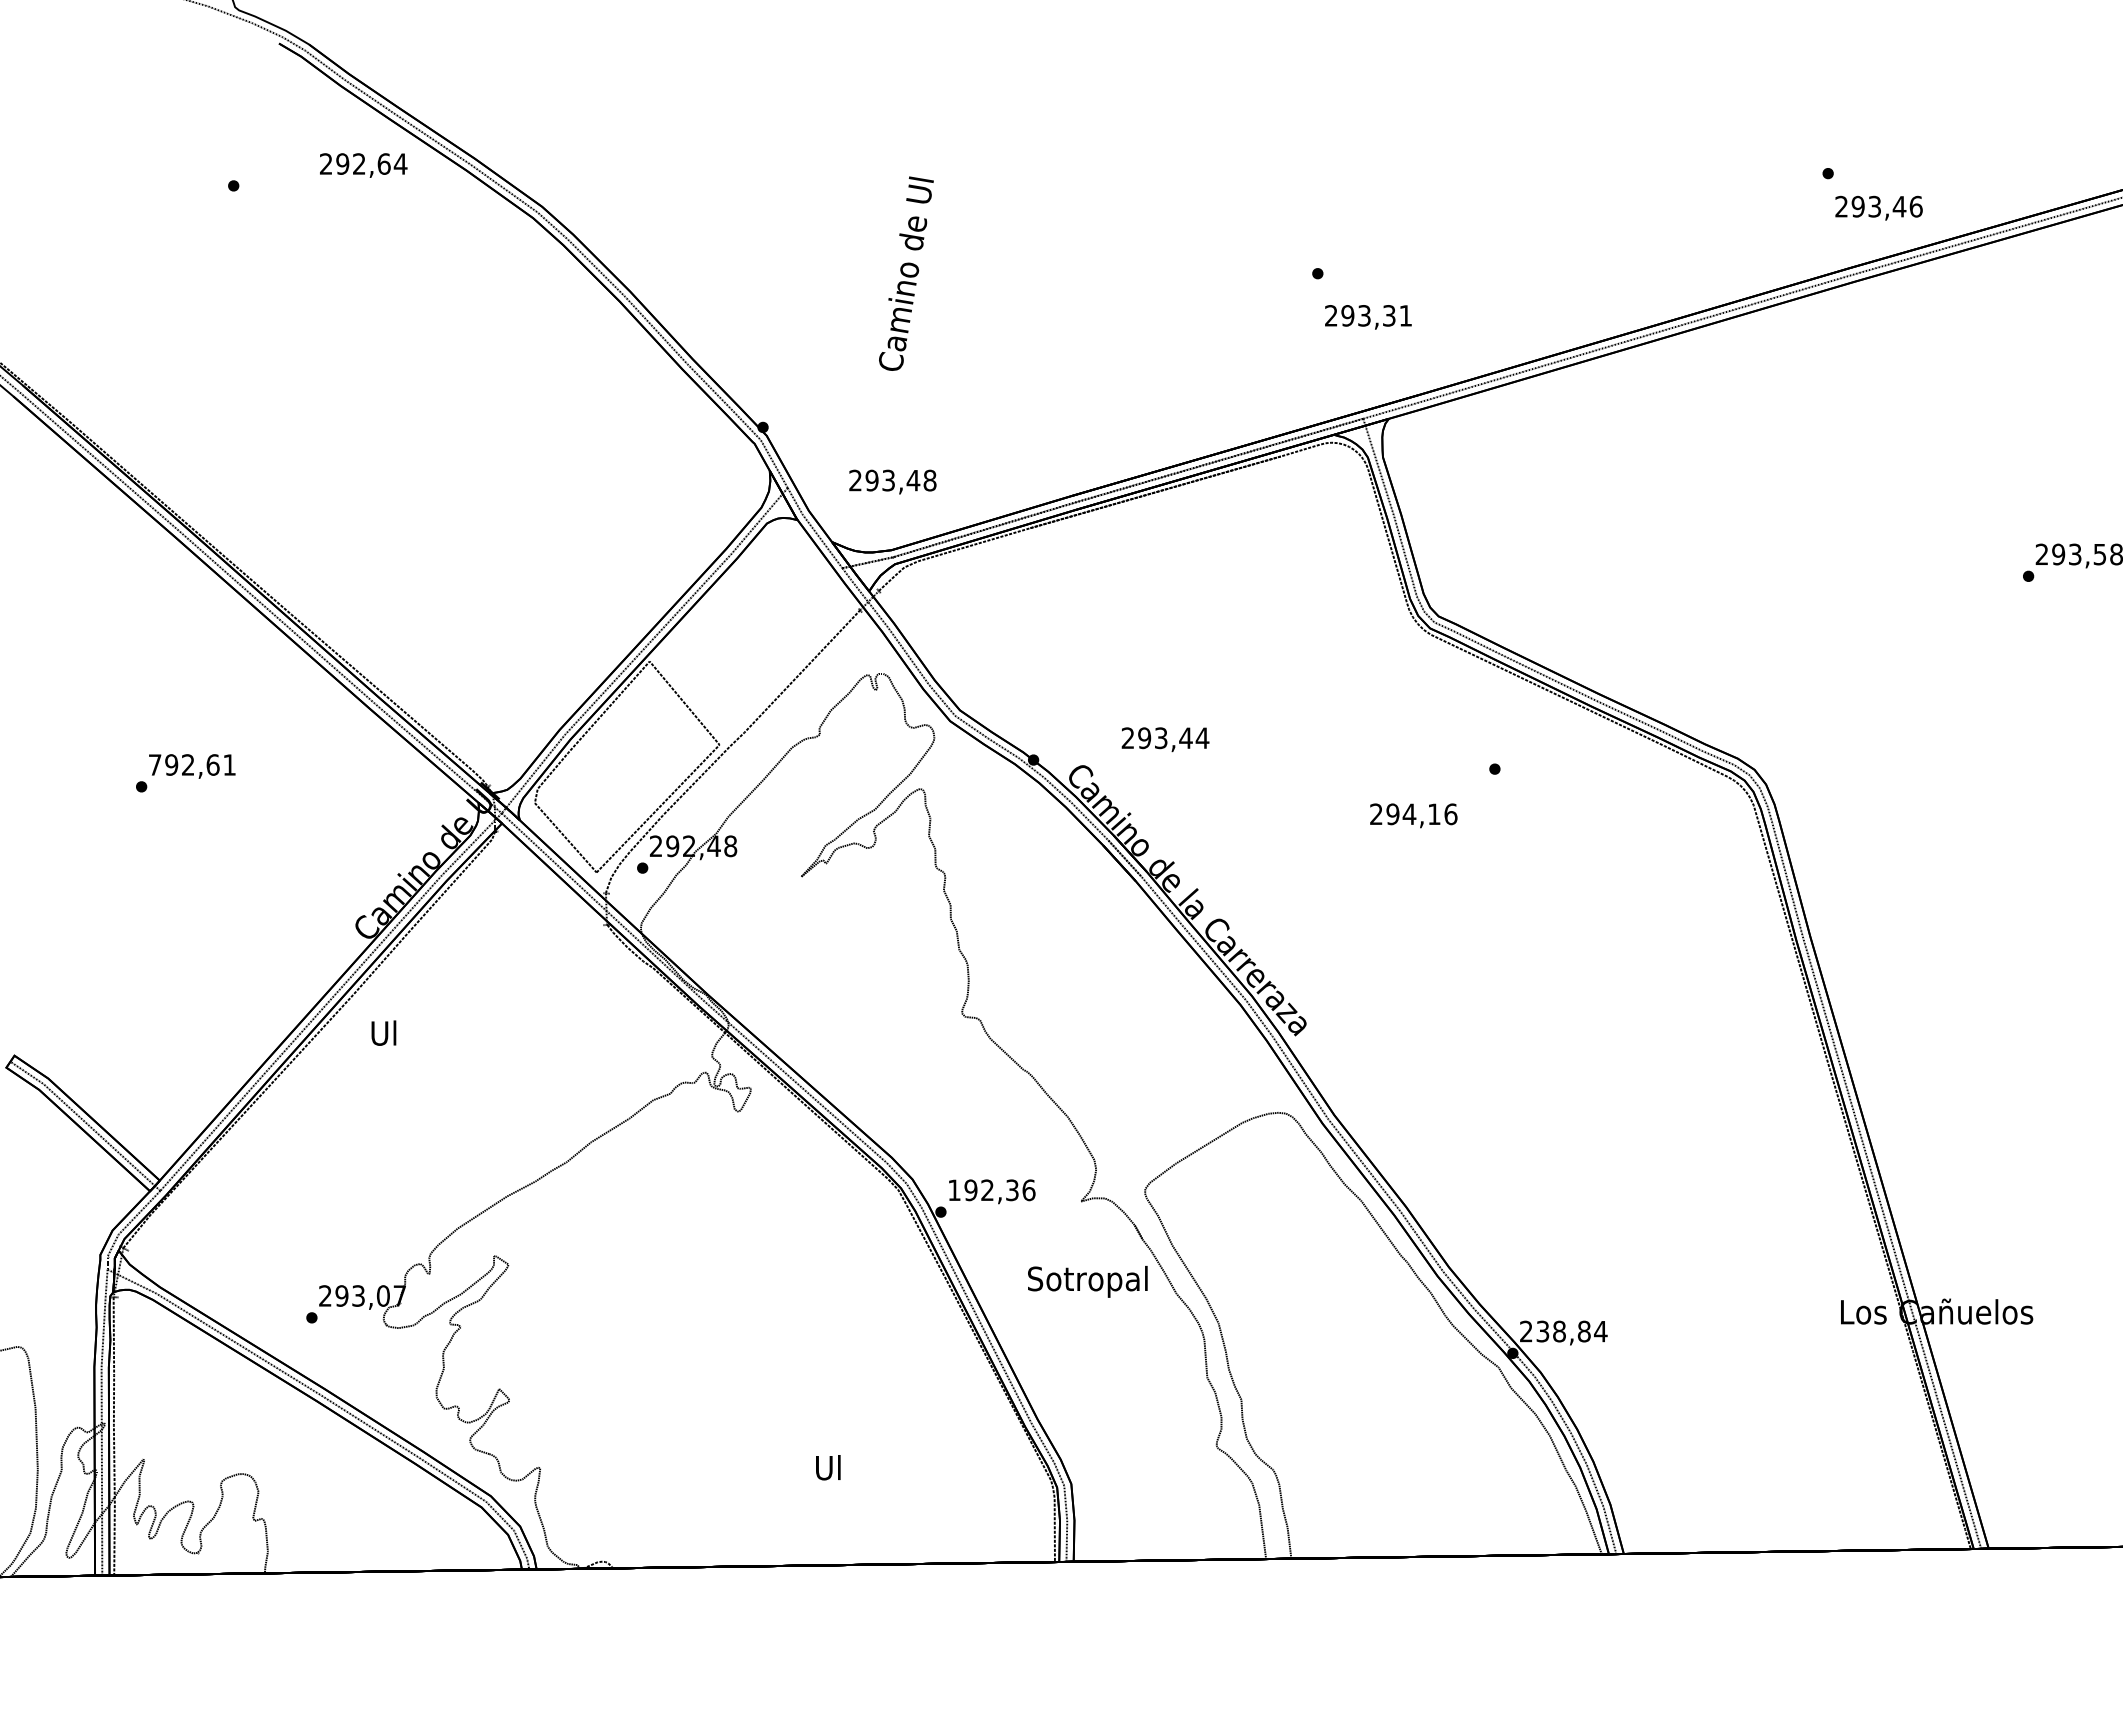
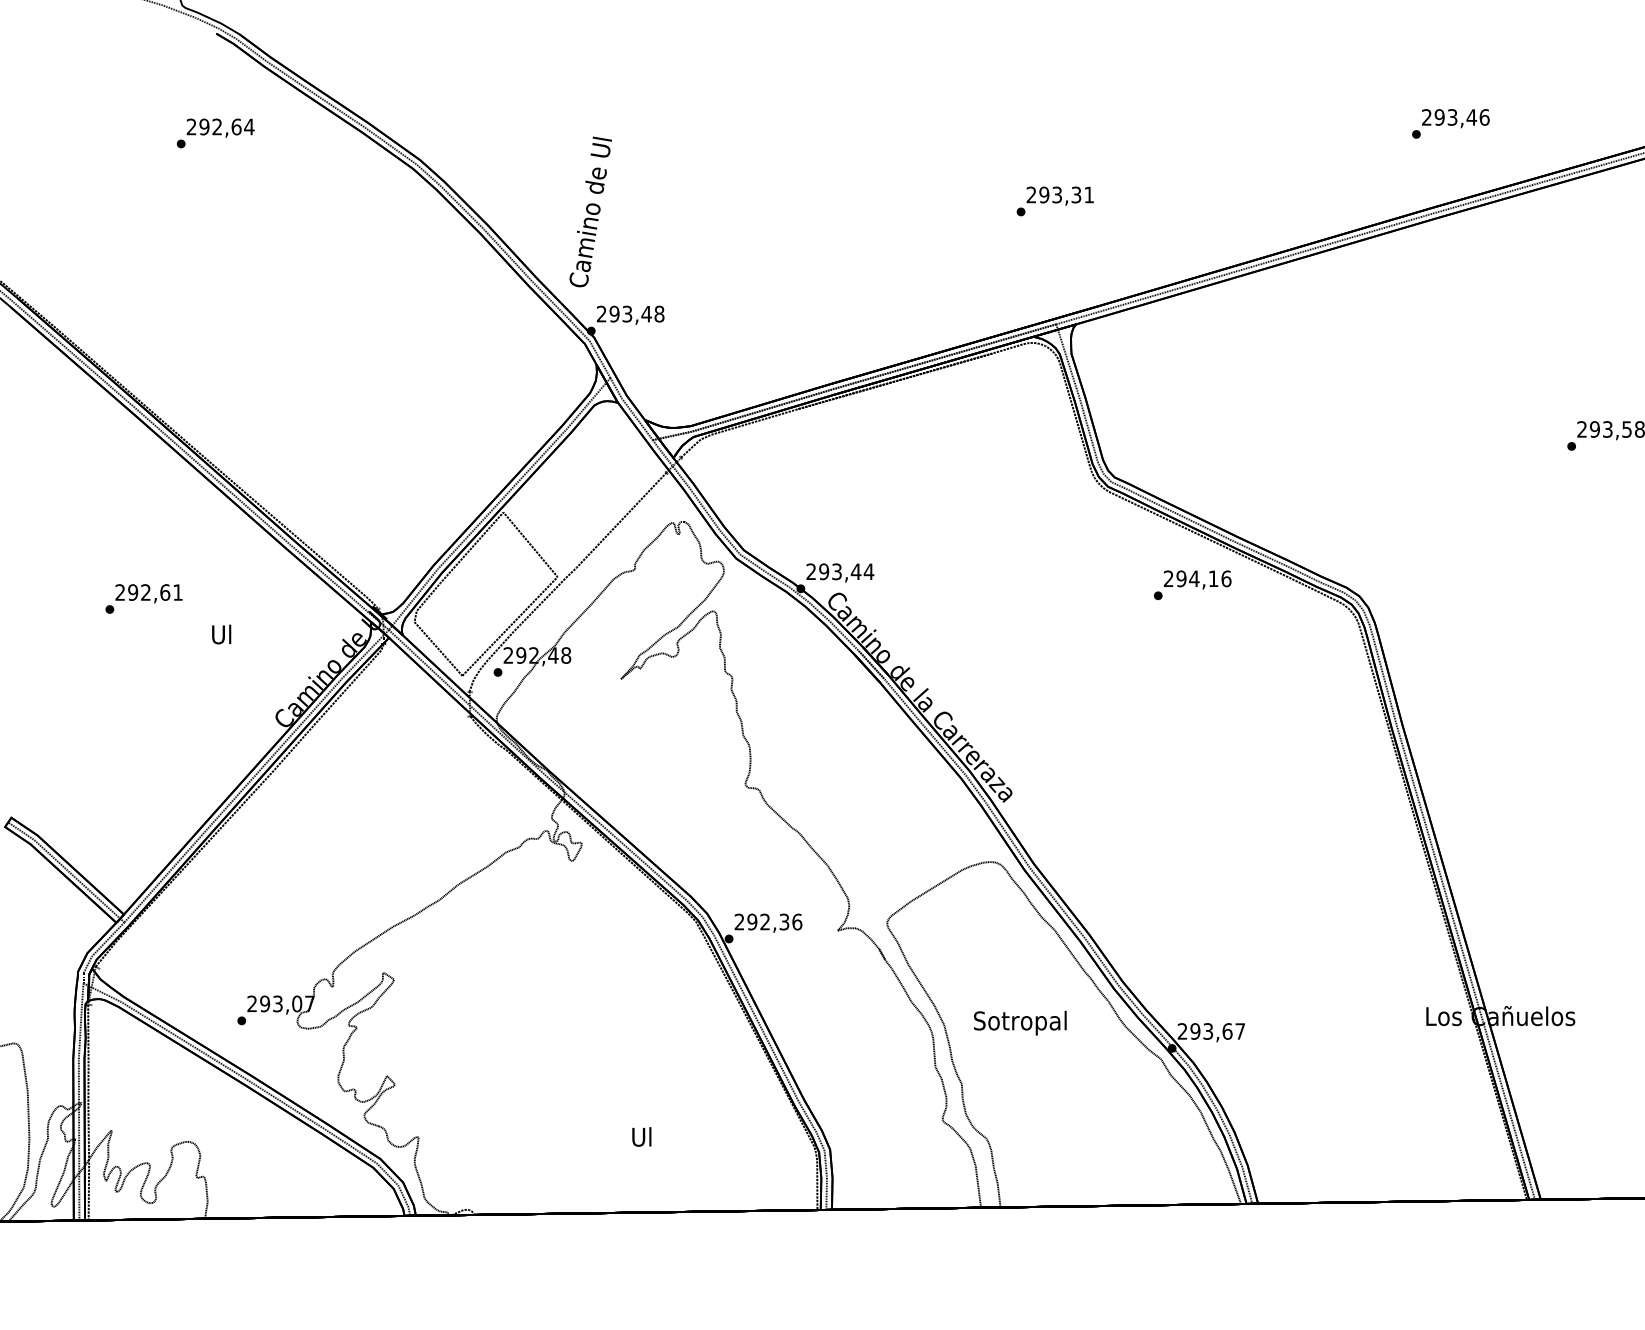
text: (363, 165) -> (220, 128), moved
text: (1878, 207) -> (1455, 118), moved
text: (906, 273) -> (590, 211), moved
text: (1368, 317) -> (1060, 196), moved
text: (892, 481) -> (630, 314), moved
text: (1165, 739) -> (840, 572), moved
text: (154, 764) -> (119, 592), 792,61 -> 292,61
text: (1413, 815) -> (1197, 579), moved
text: (383, 1032) -> (221, 634), moved
text: (954, 1189) -> (739, 921), 192,36 -> 292,36
text: (1087, 1281) -> (1020, 1022), moved
text: (1571, 1331) -> (1217, 1031), 238,84 -> 293,67

